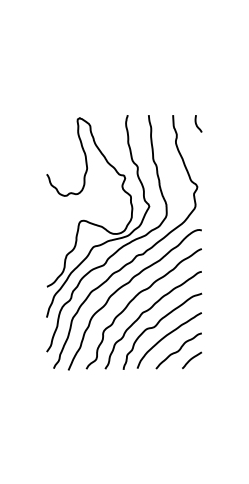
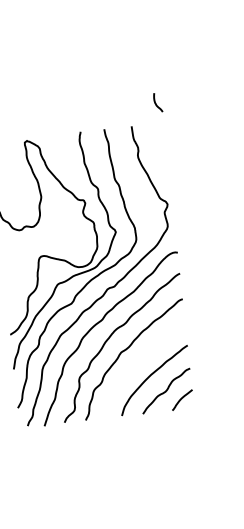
curve: (197, 124) -> (156, 103), moved
curve: (157, 325) -> (139, 365), removed

